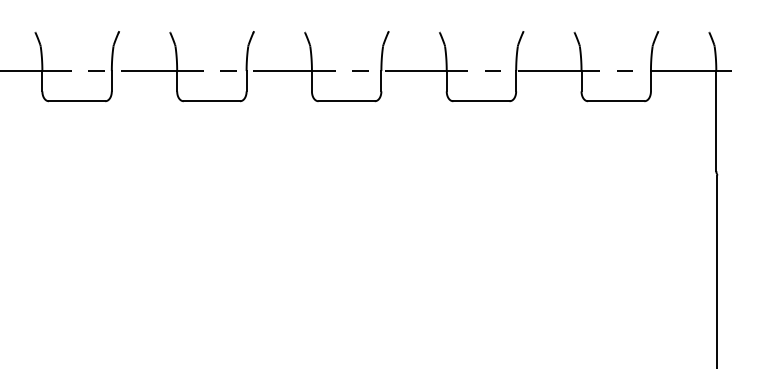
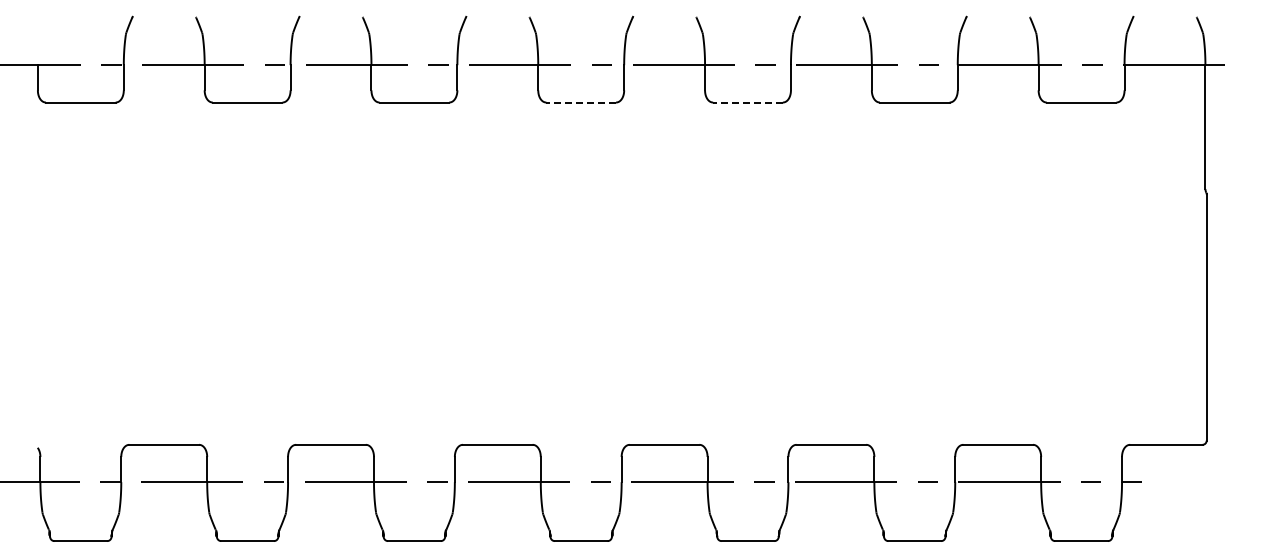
line: (212, 101) -> (581, 102), solid -> dashed
line: (347, 101) -> (748, 102), solid -> dashed

